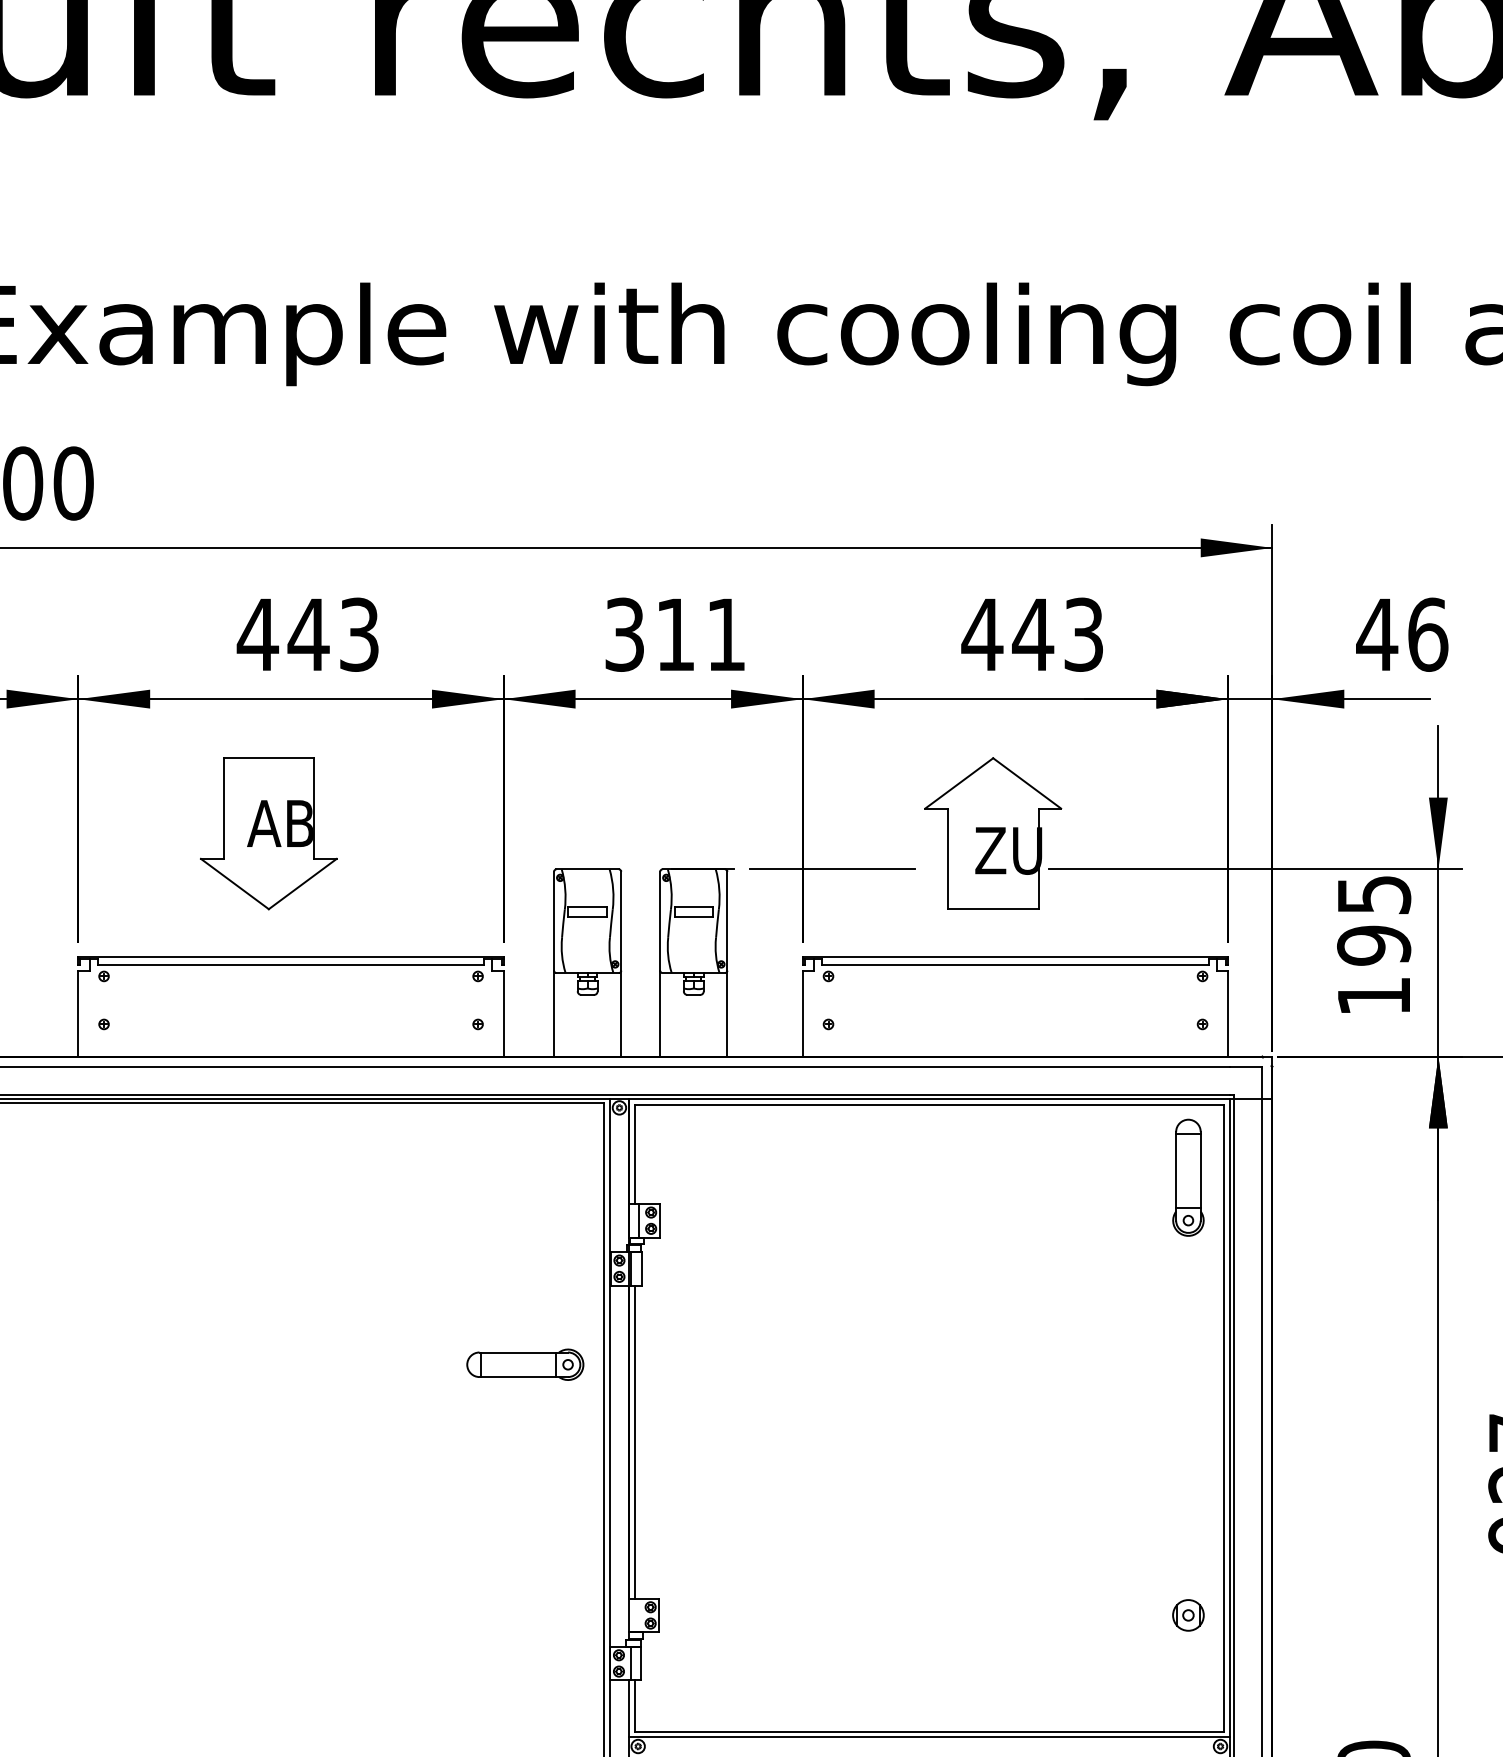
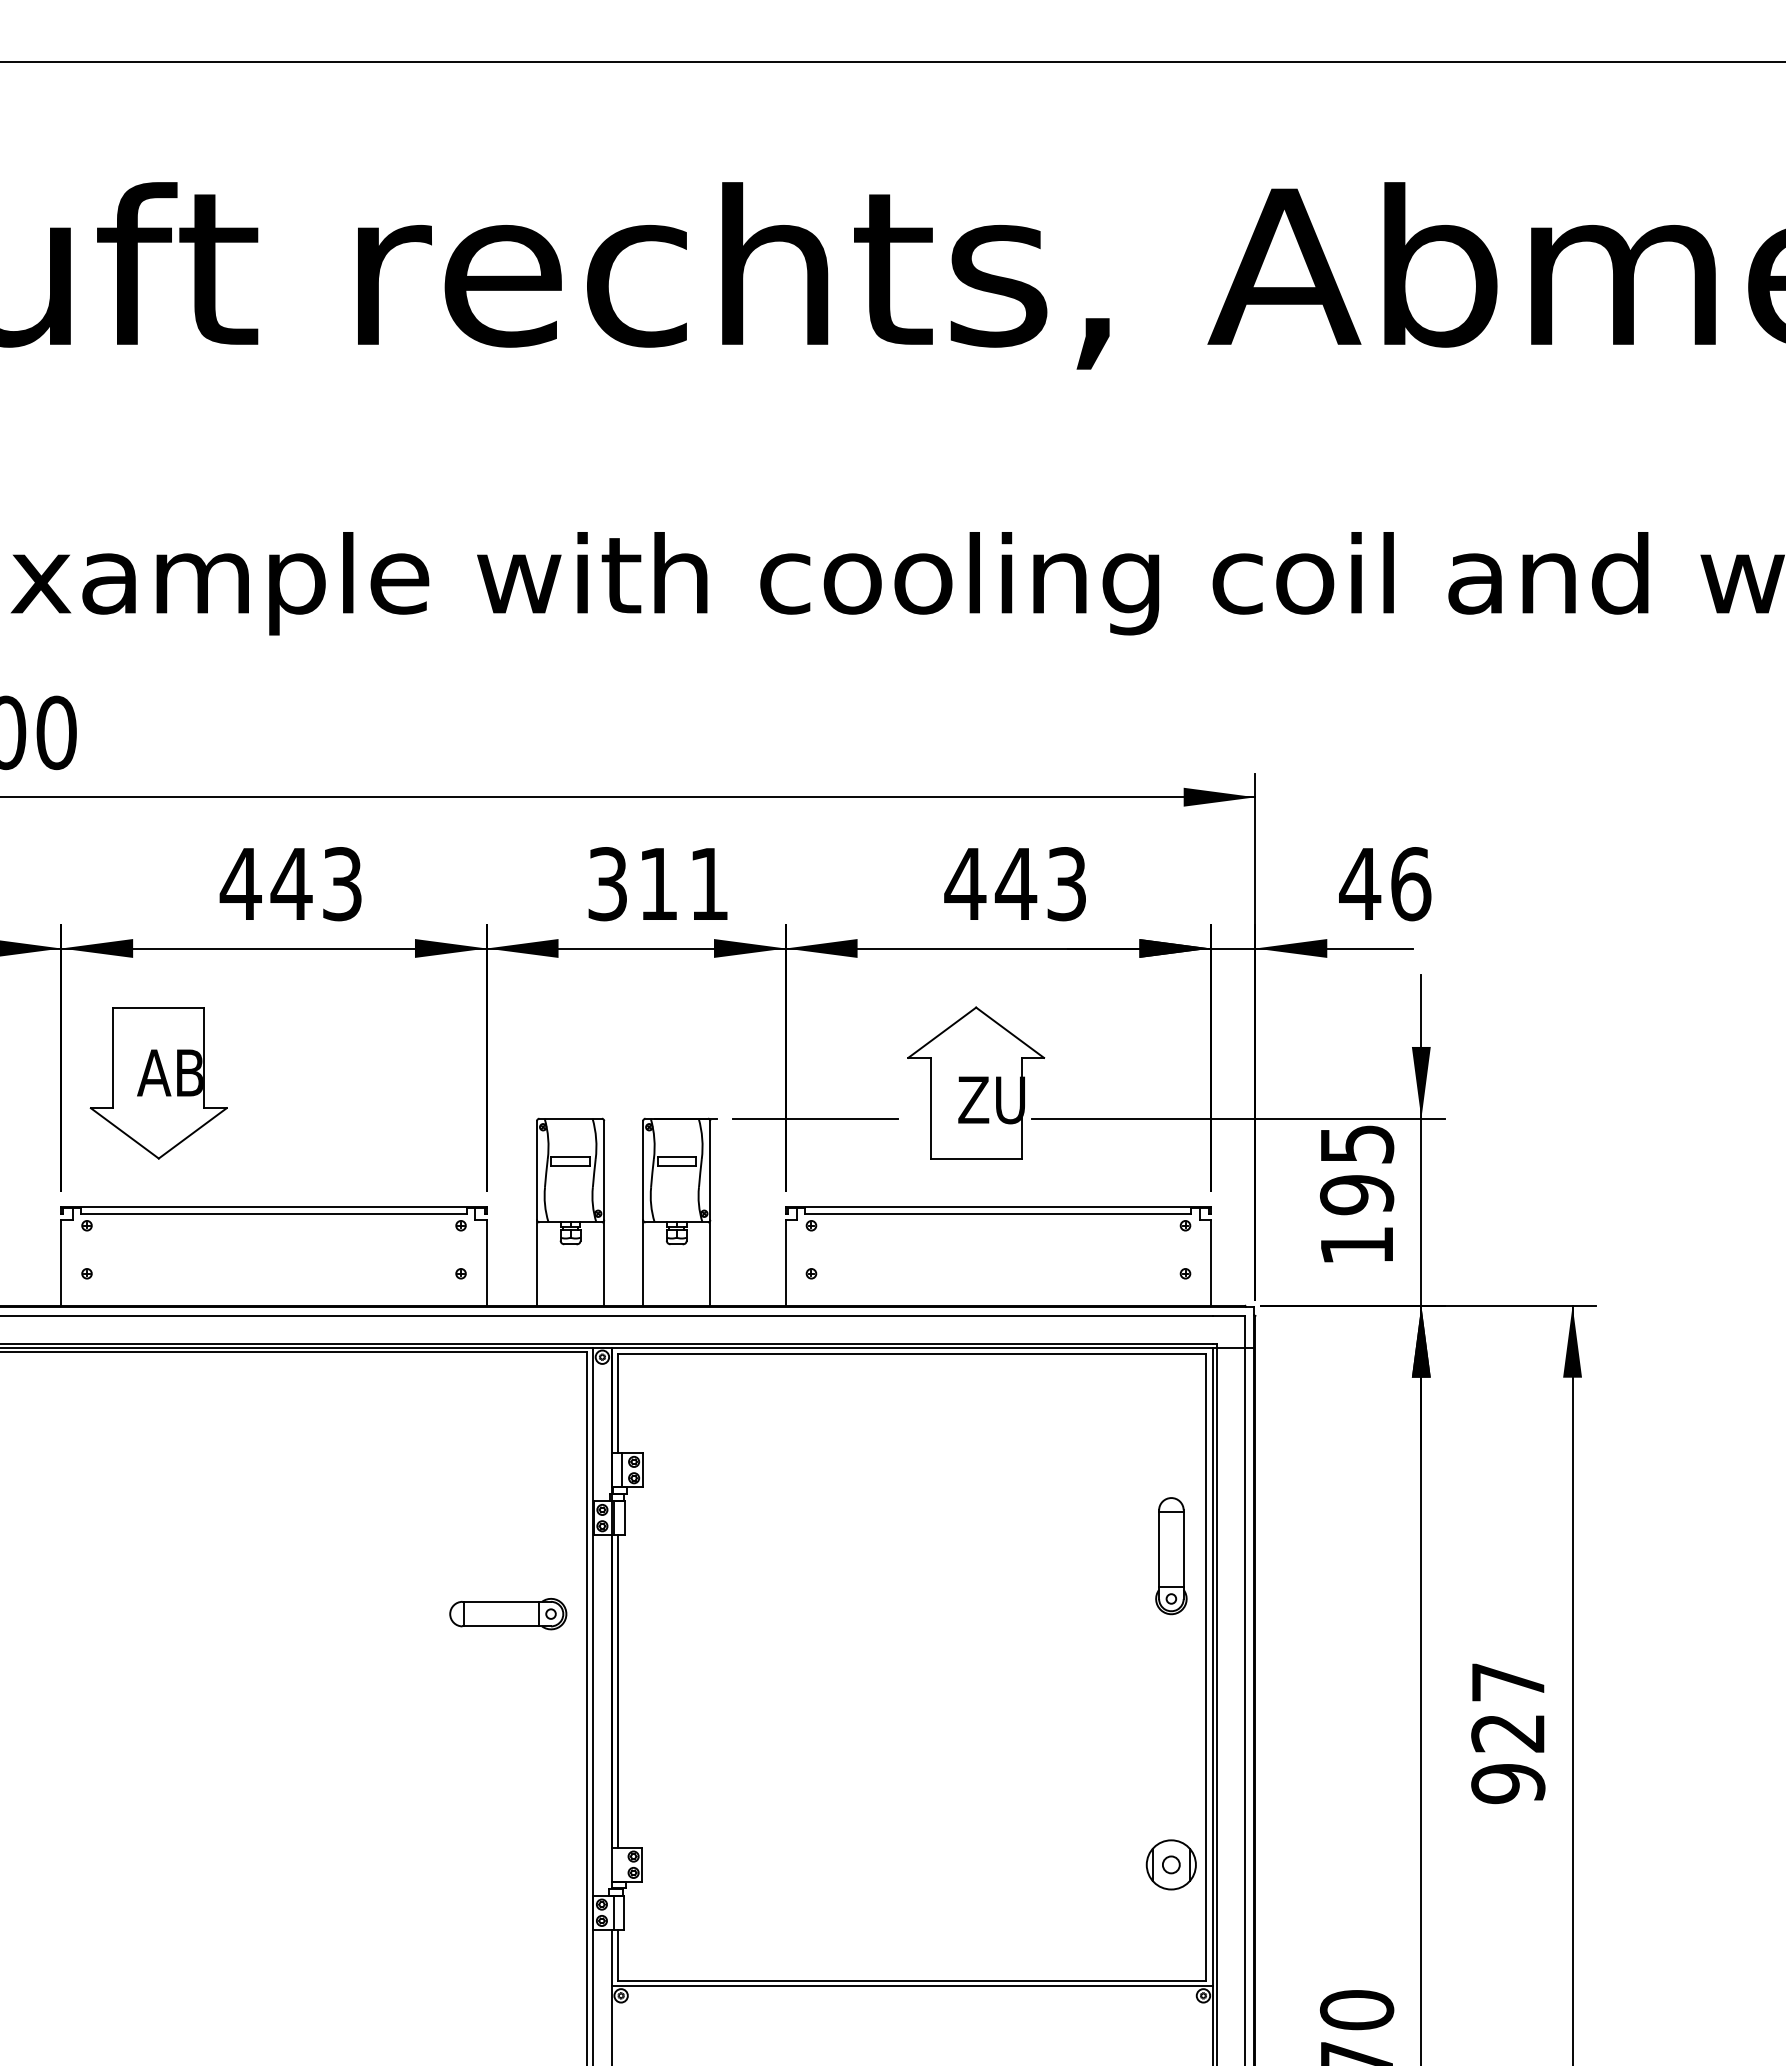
part: (268, 834) -> (158, 1083), moved
part: (1188, 1178) -> (1171, 1556), moved
part: (1188, 1615) -> (1171, 1864), size x1.6

